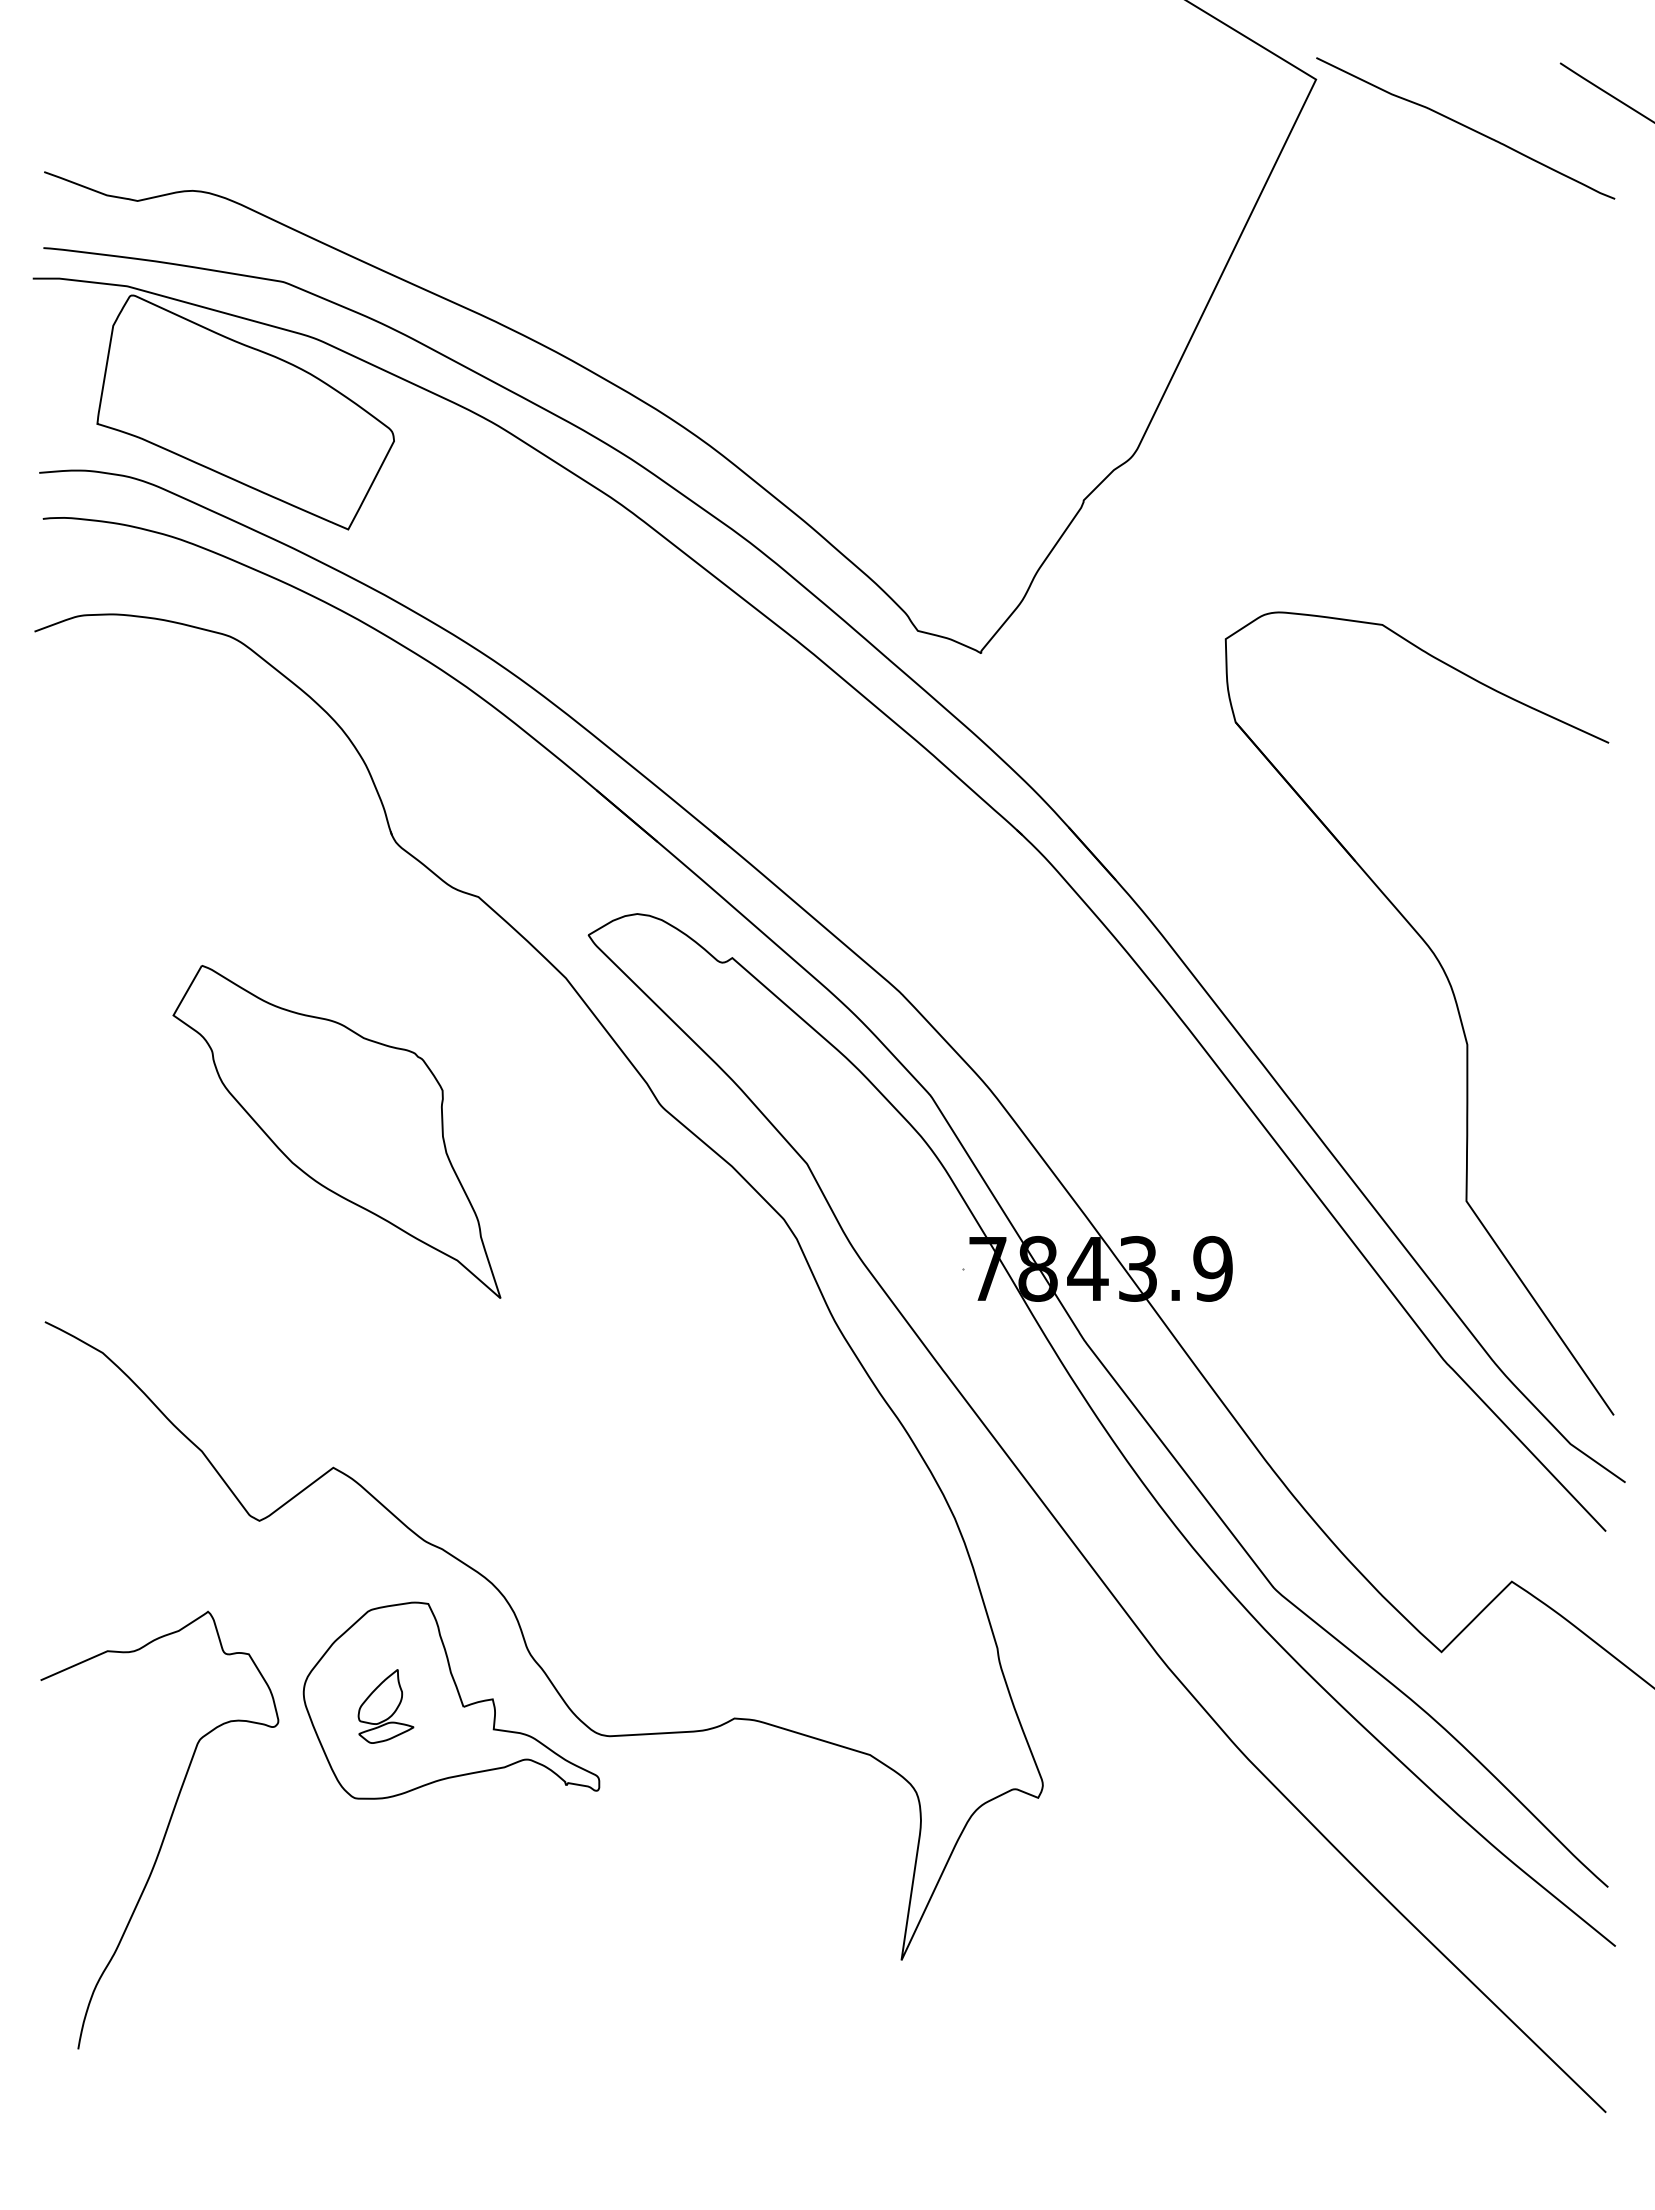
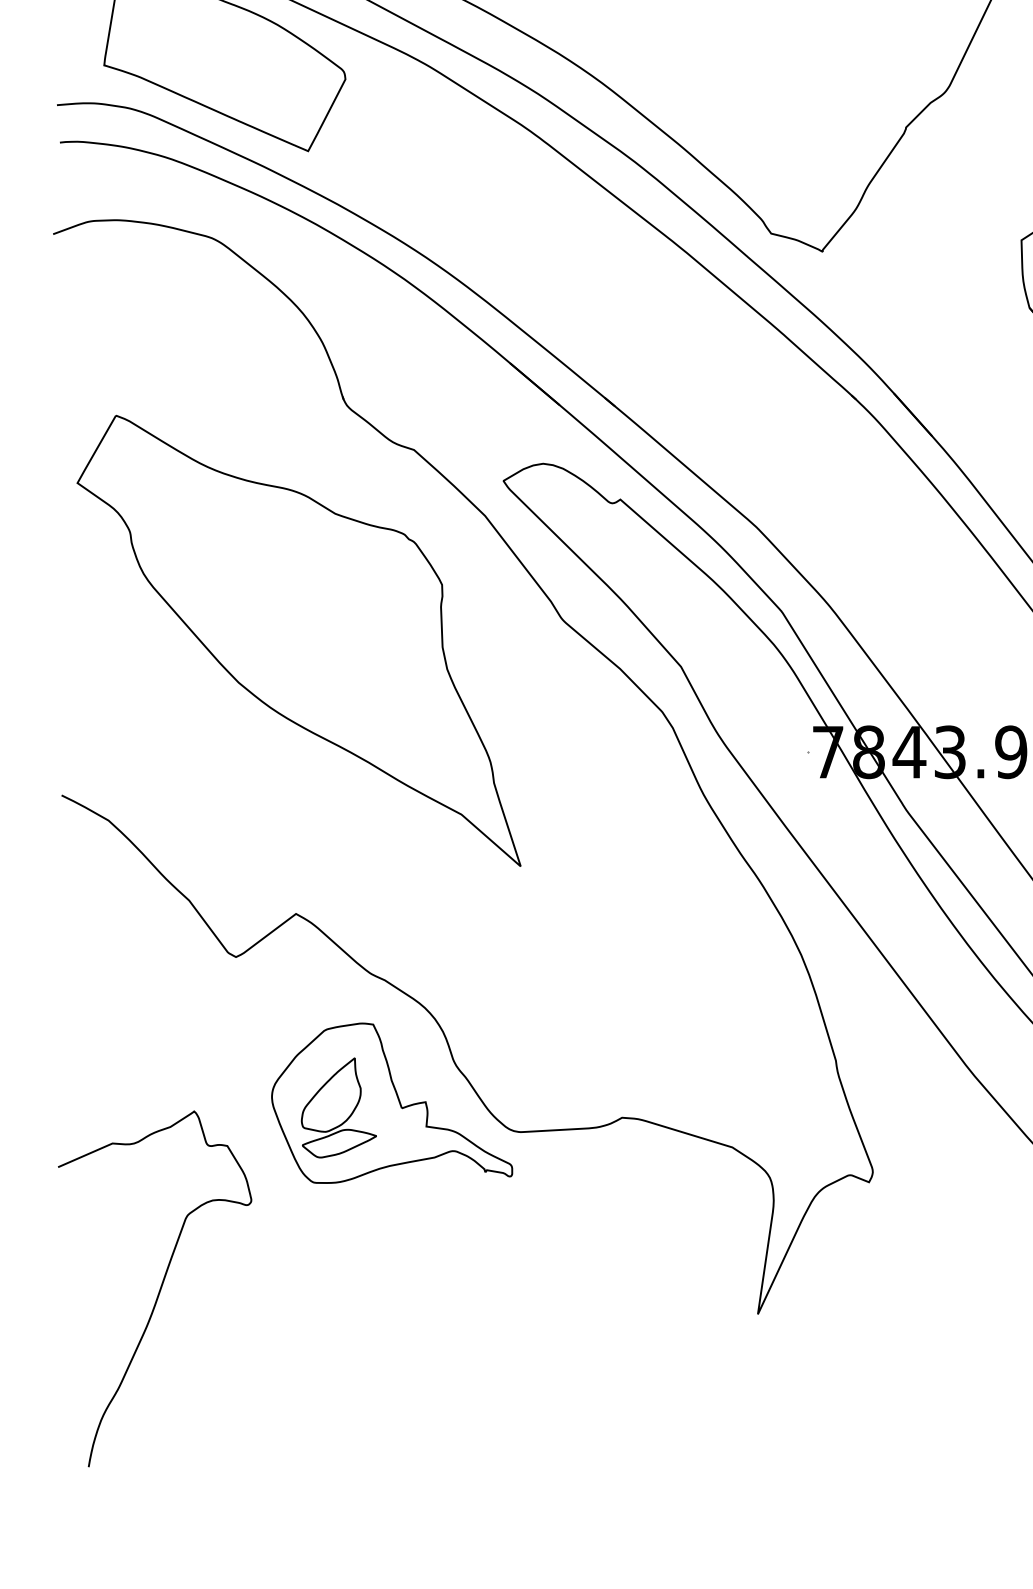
part: (336, 1131) -> (298, 640), size x1.67
part: (385, 1706) -> (338, 1107), size x1.67
curve: (165, 1830) -> (159, 1289), moved

